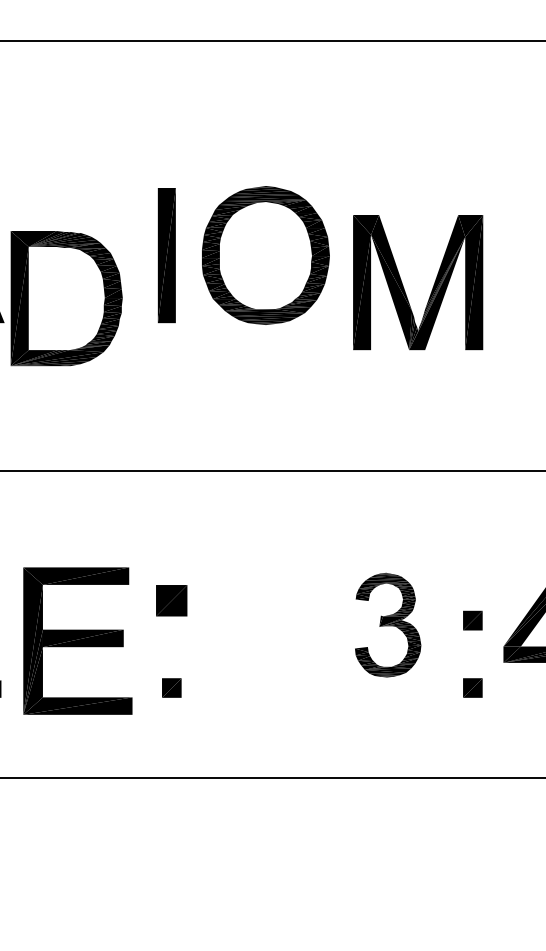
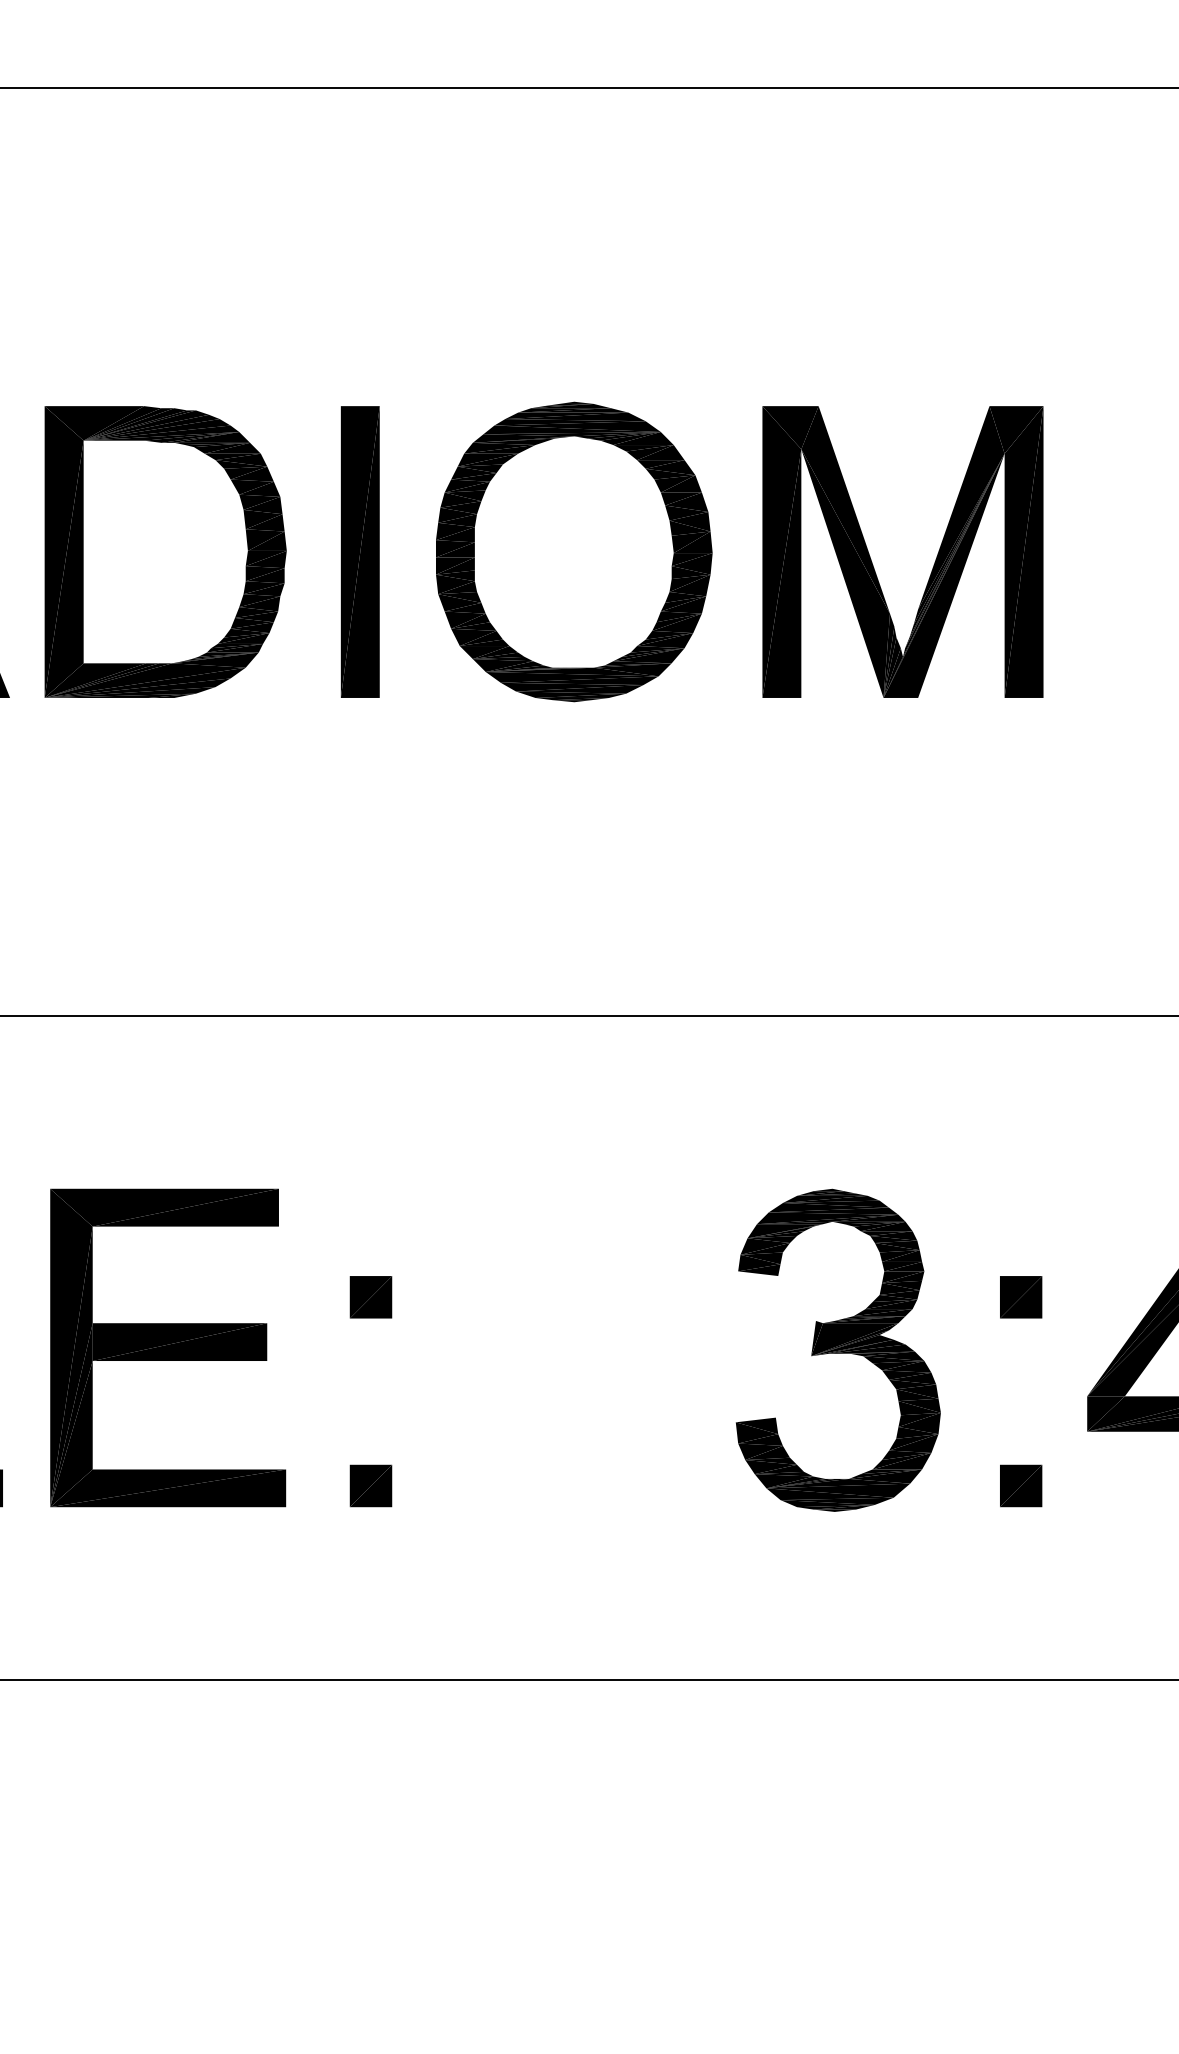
part: (432, 287) -> (933, 562), moved
part: (66, 298) -> (165, 551), moved
part: (171, 600) -> (370, 1296), size x0.62
part: (472, 620) -> (1020, 1296), moved
part: (387, 624) -> (836, 1348), size x1.43
part: (77, 640) -> (167, 1346), moved

